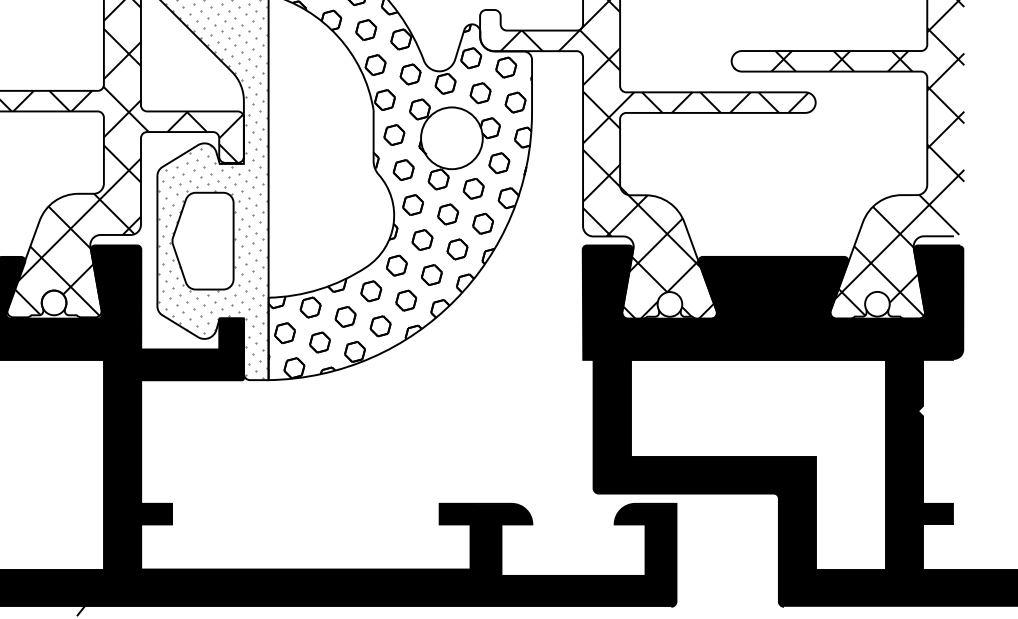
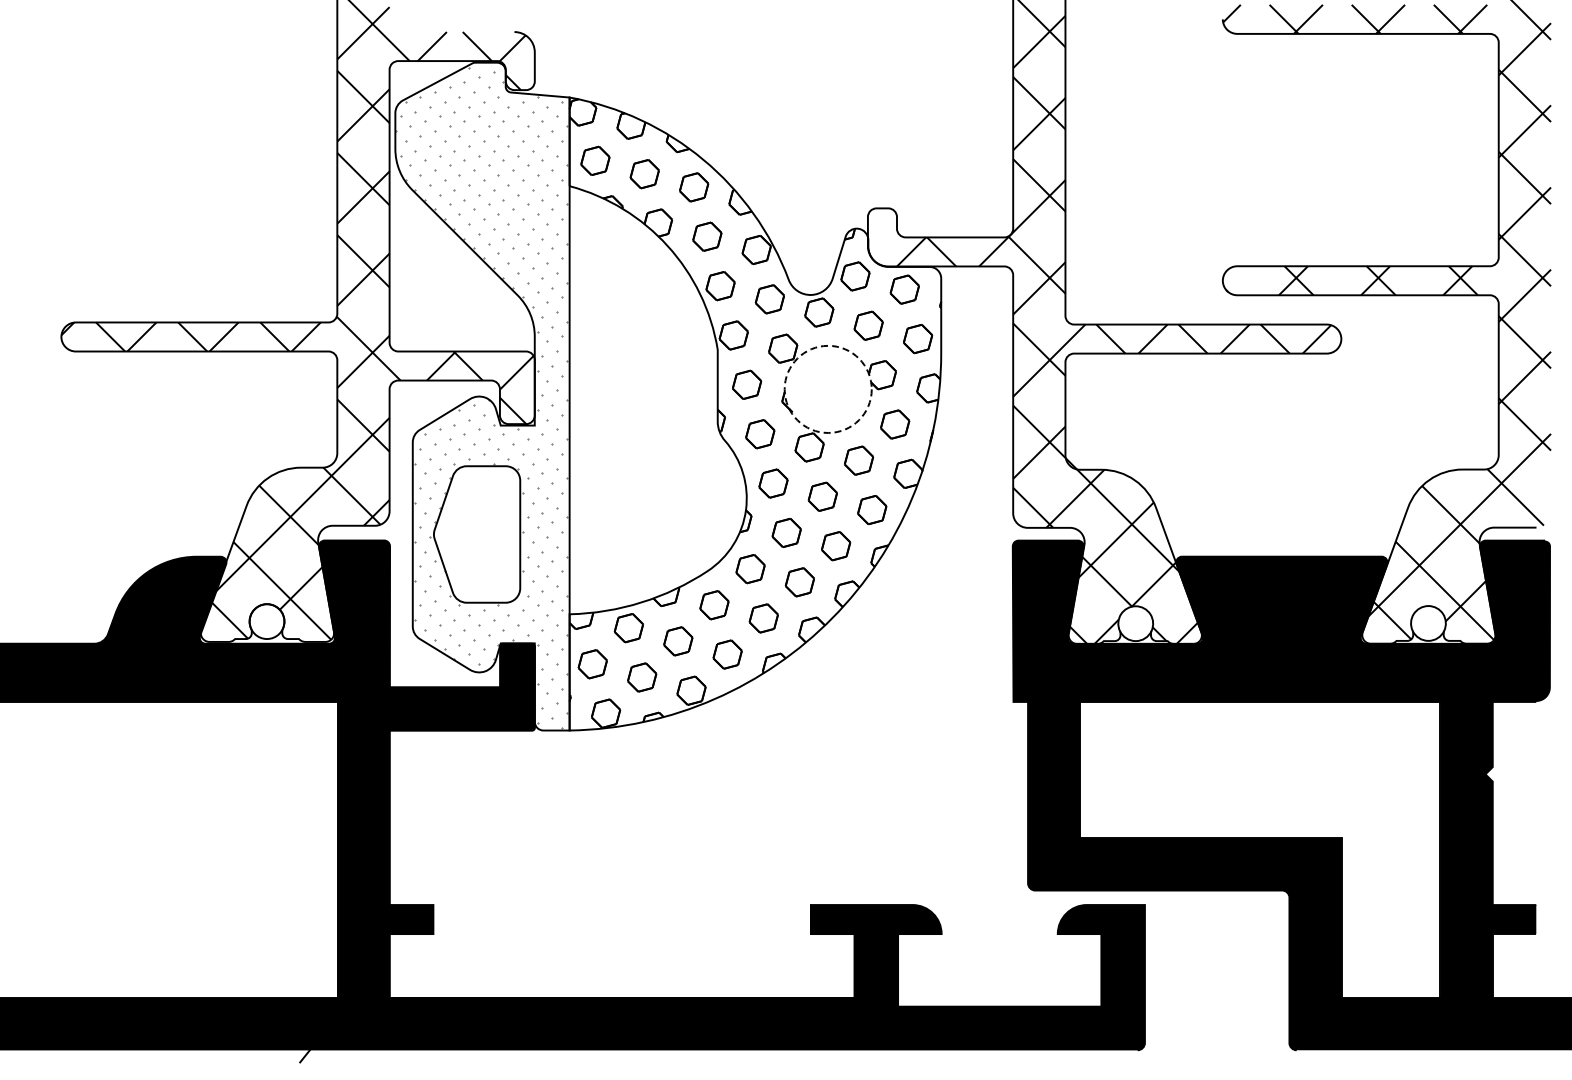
circle: (451, 137) -> (827, 388), solid -> dashed

